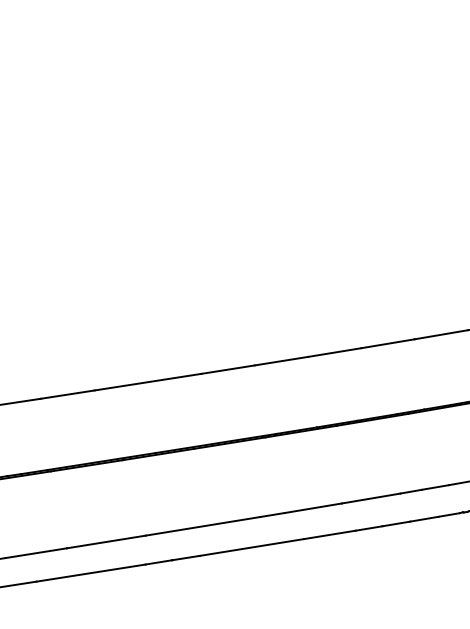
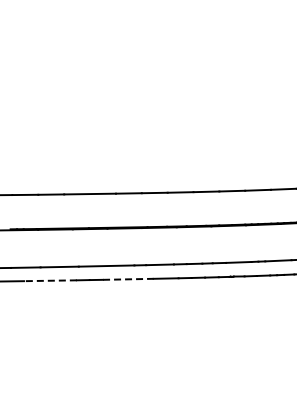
line: (252, 547) -> (128, 279), solid -> dashed
line: (89, 572) -> (49, 280), solid -> dashed

